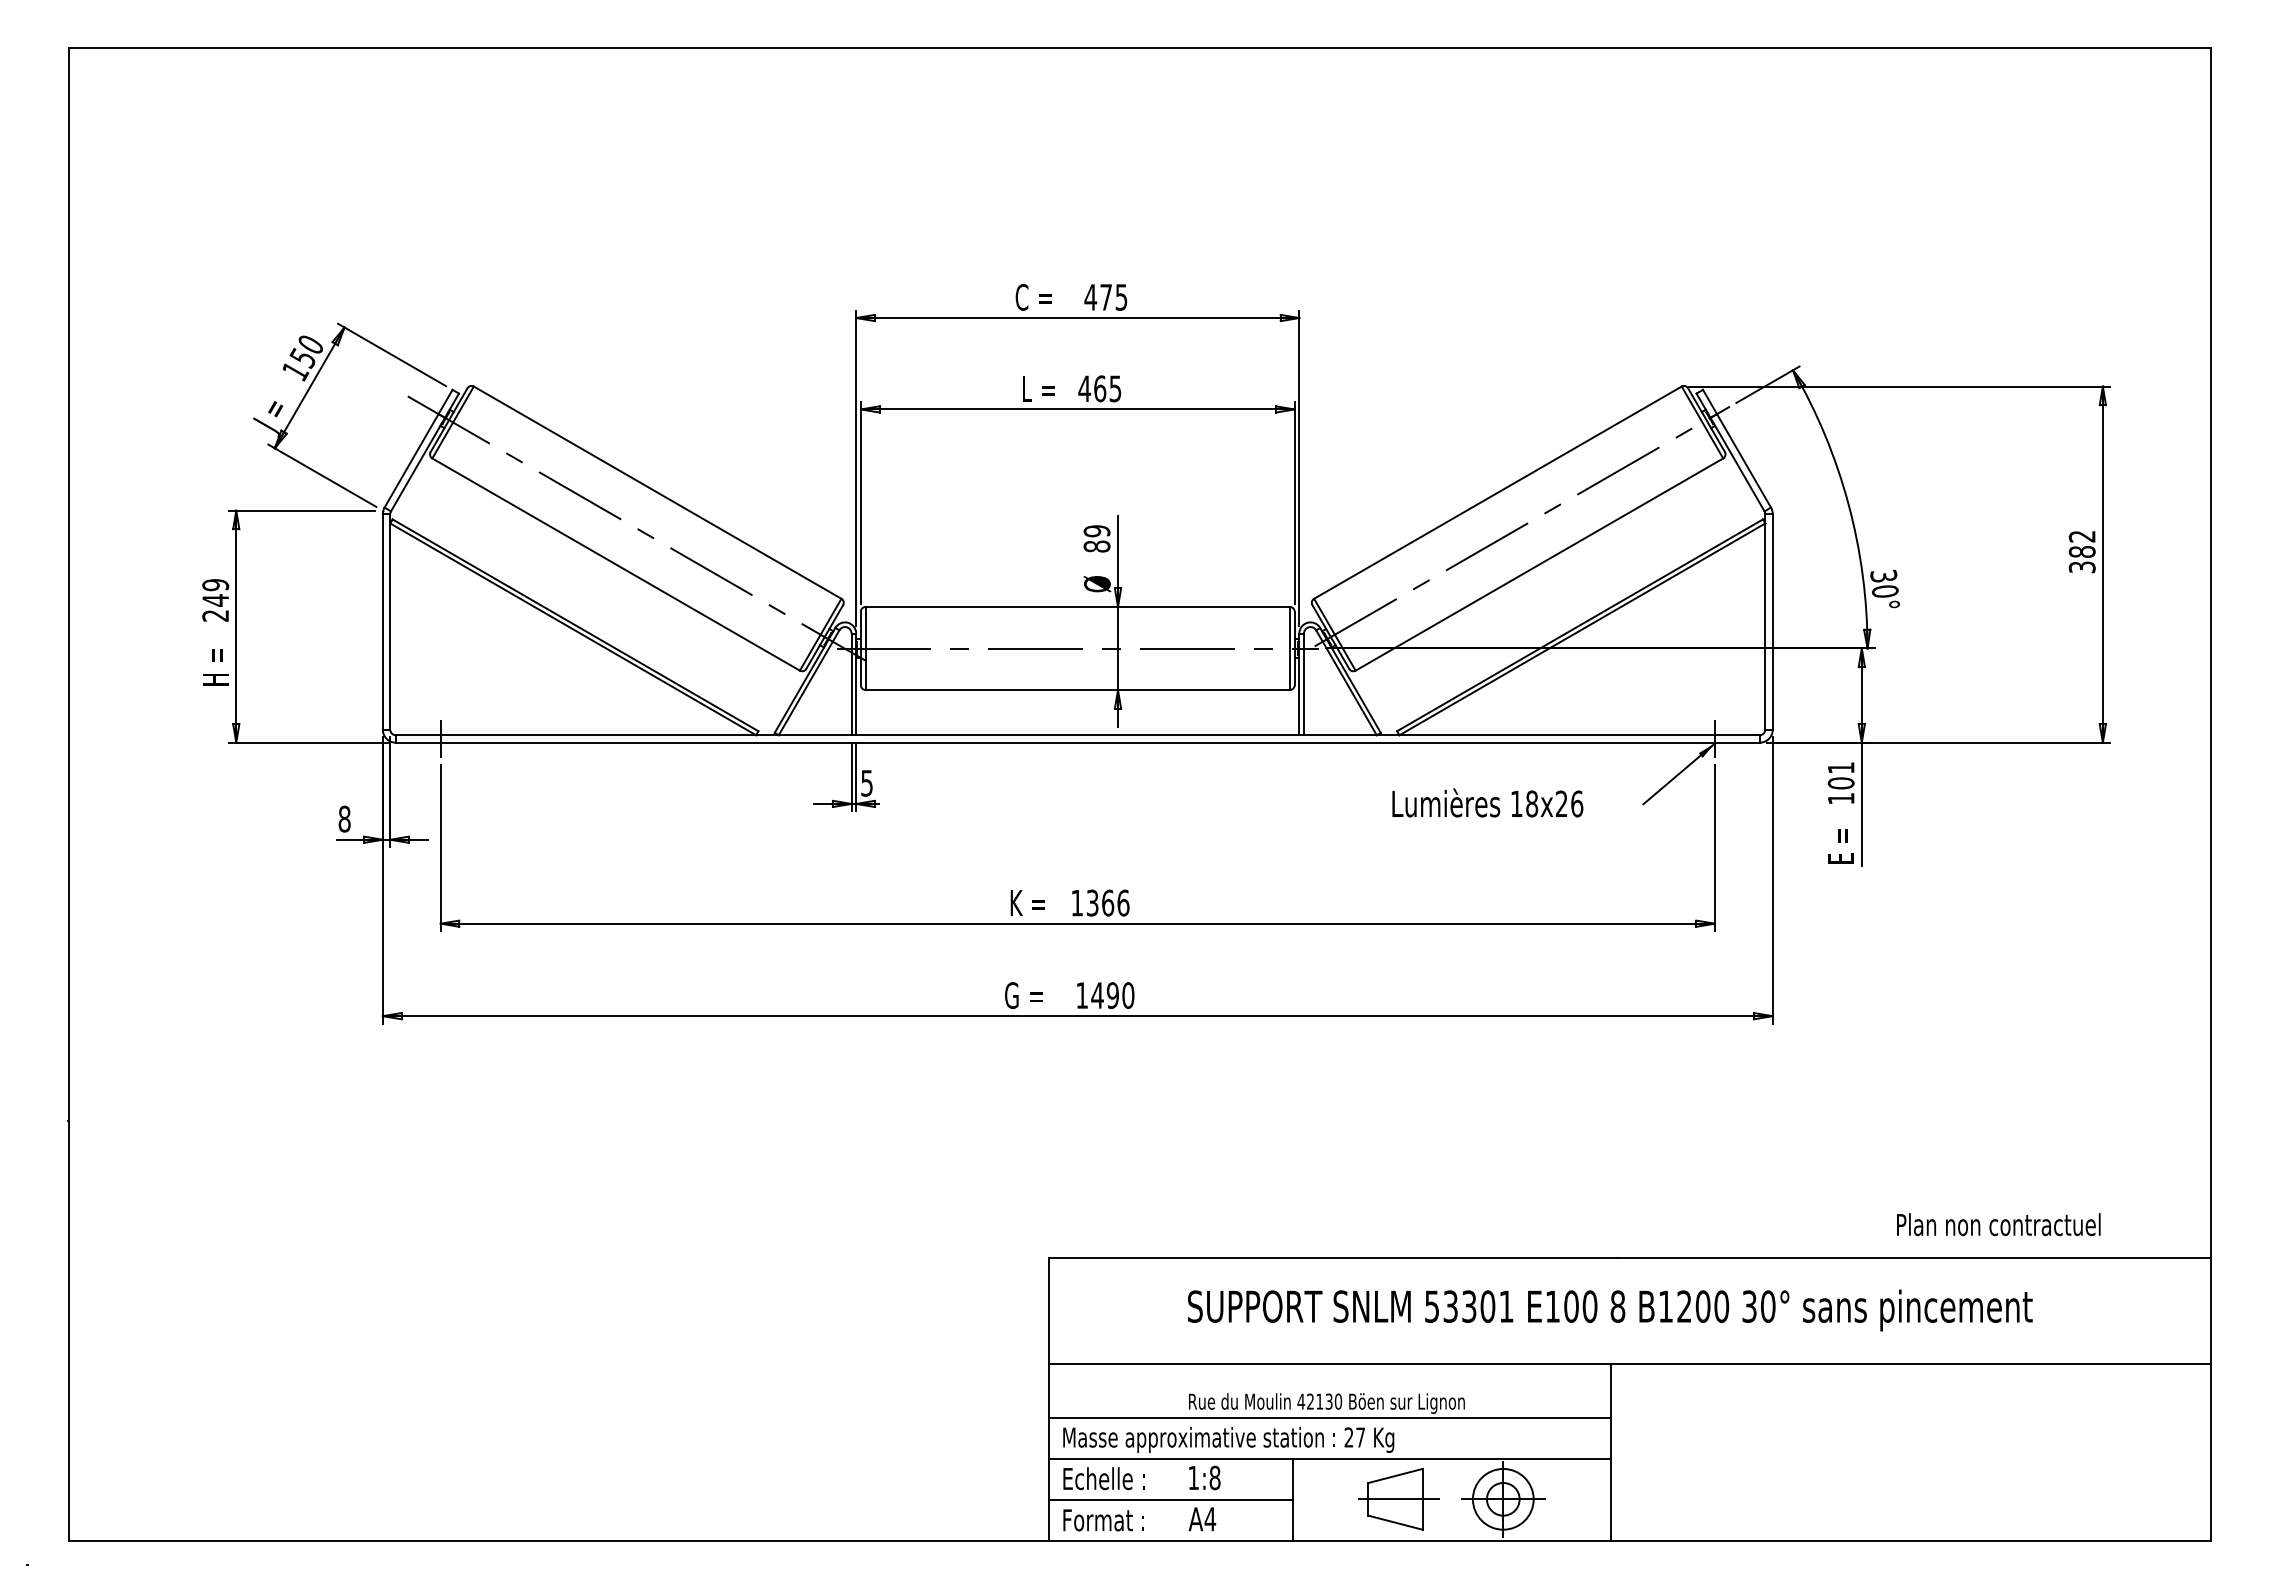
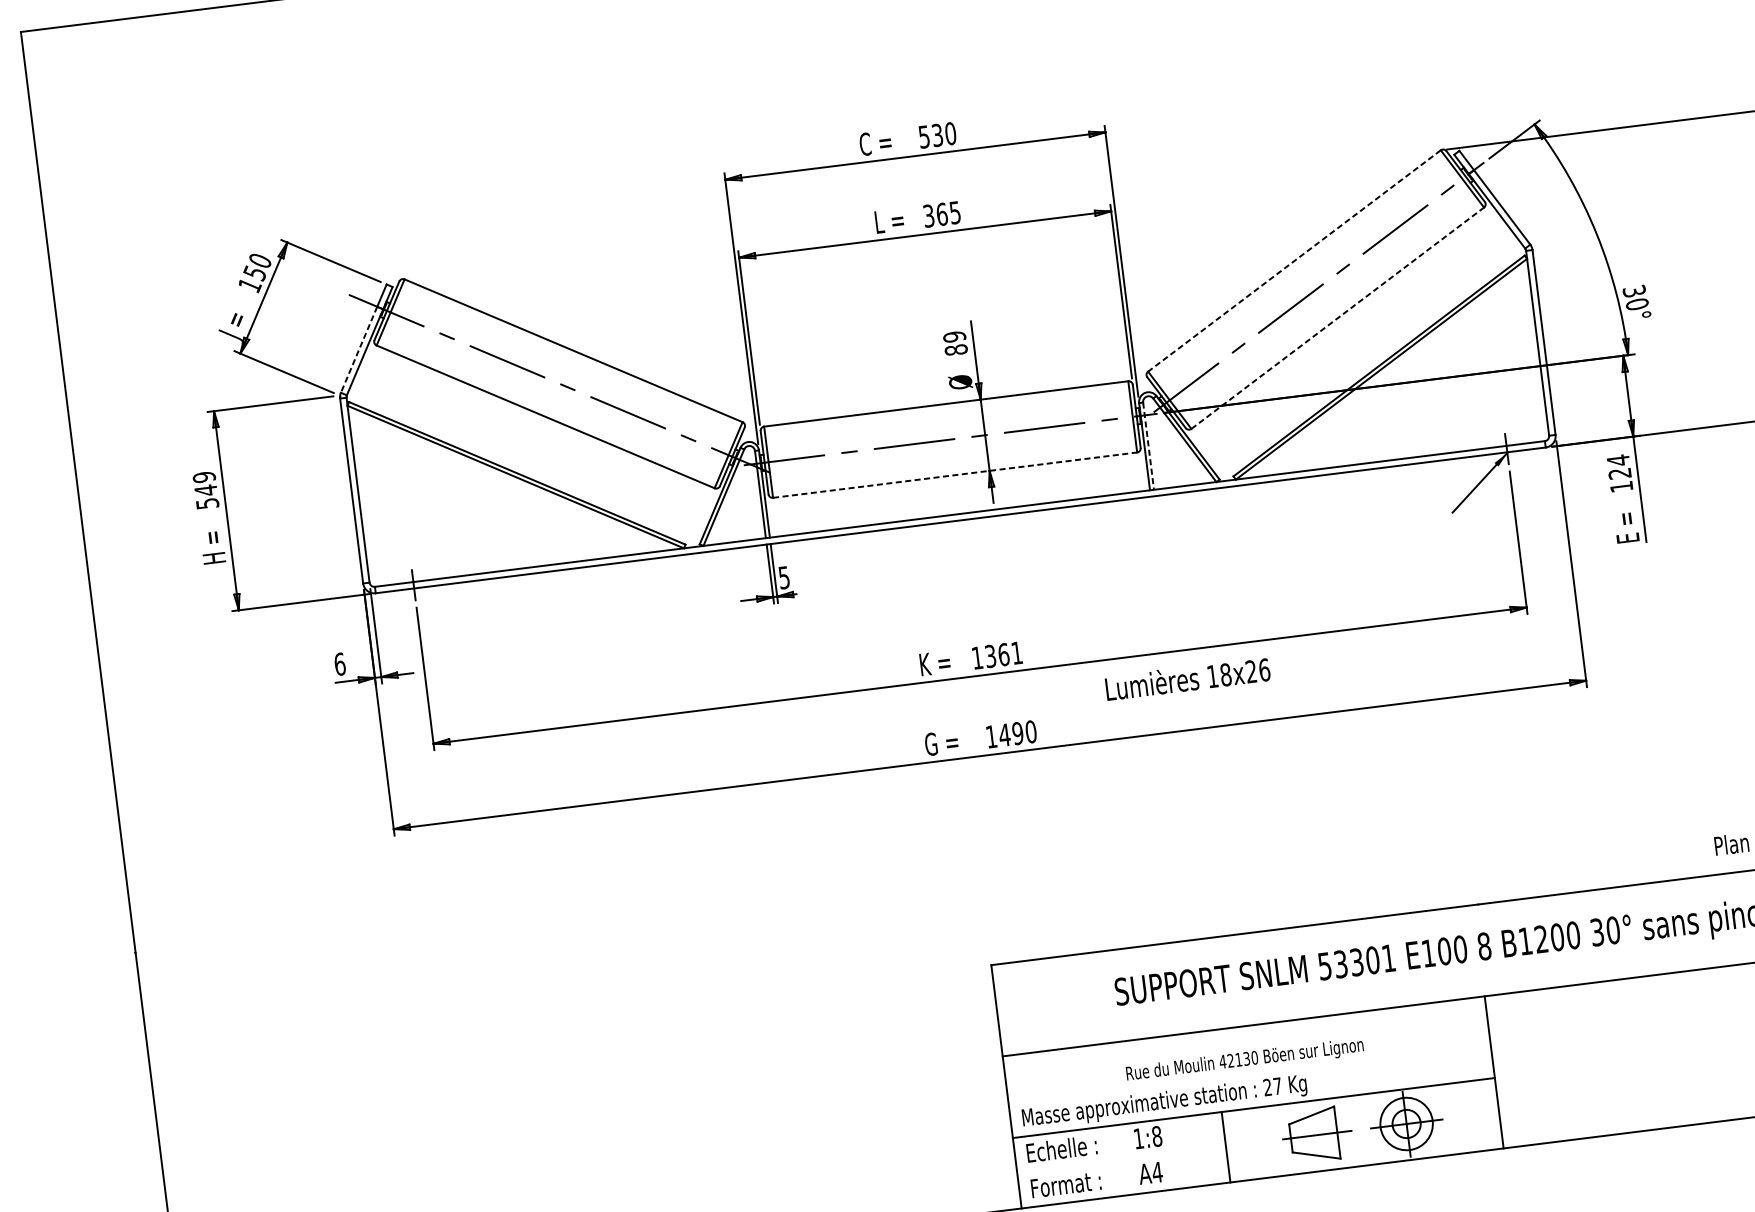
text: (1105, 297) -> (936, 135), 475 -> 530
text: (1084, 388) -> (928, 215), 465 -> 365
line: (411, 460) -> (359, 349), solid -> dashed
line: (1497, 492) -> (1294, 260), solid -> dashed
line: (1539, 564) -> (1337, 318), solid -> dashed
text: (215, 615) -> (207, 503), 249 -> 549
line: (1304, 684) -> (1149, 446), solid -> dashed
line: (1078, 690) -> (955, 475), solid -> dashed
text: (1840, 775) -> (1618, 467), 101 -> 124
text: (1487, 802) -> (1187, 678), moved
text: (344, 818) -> (339, 663), 8 -> 6
text: (1123, 902) -> (1017, 652), 1366 -> 1361
line: (1330, 1418) -> (1249, 1073), removed
line: (1170, 1500) -> (1121, 1160), removed

